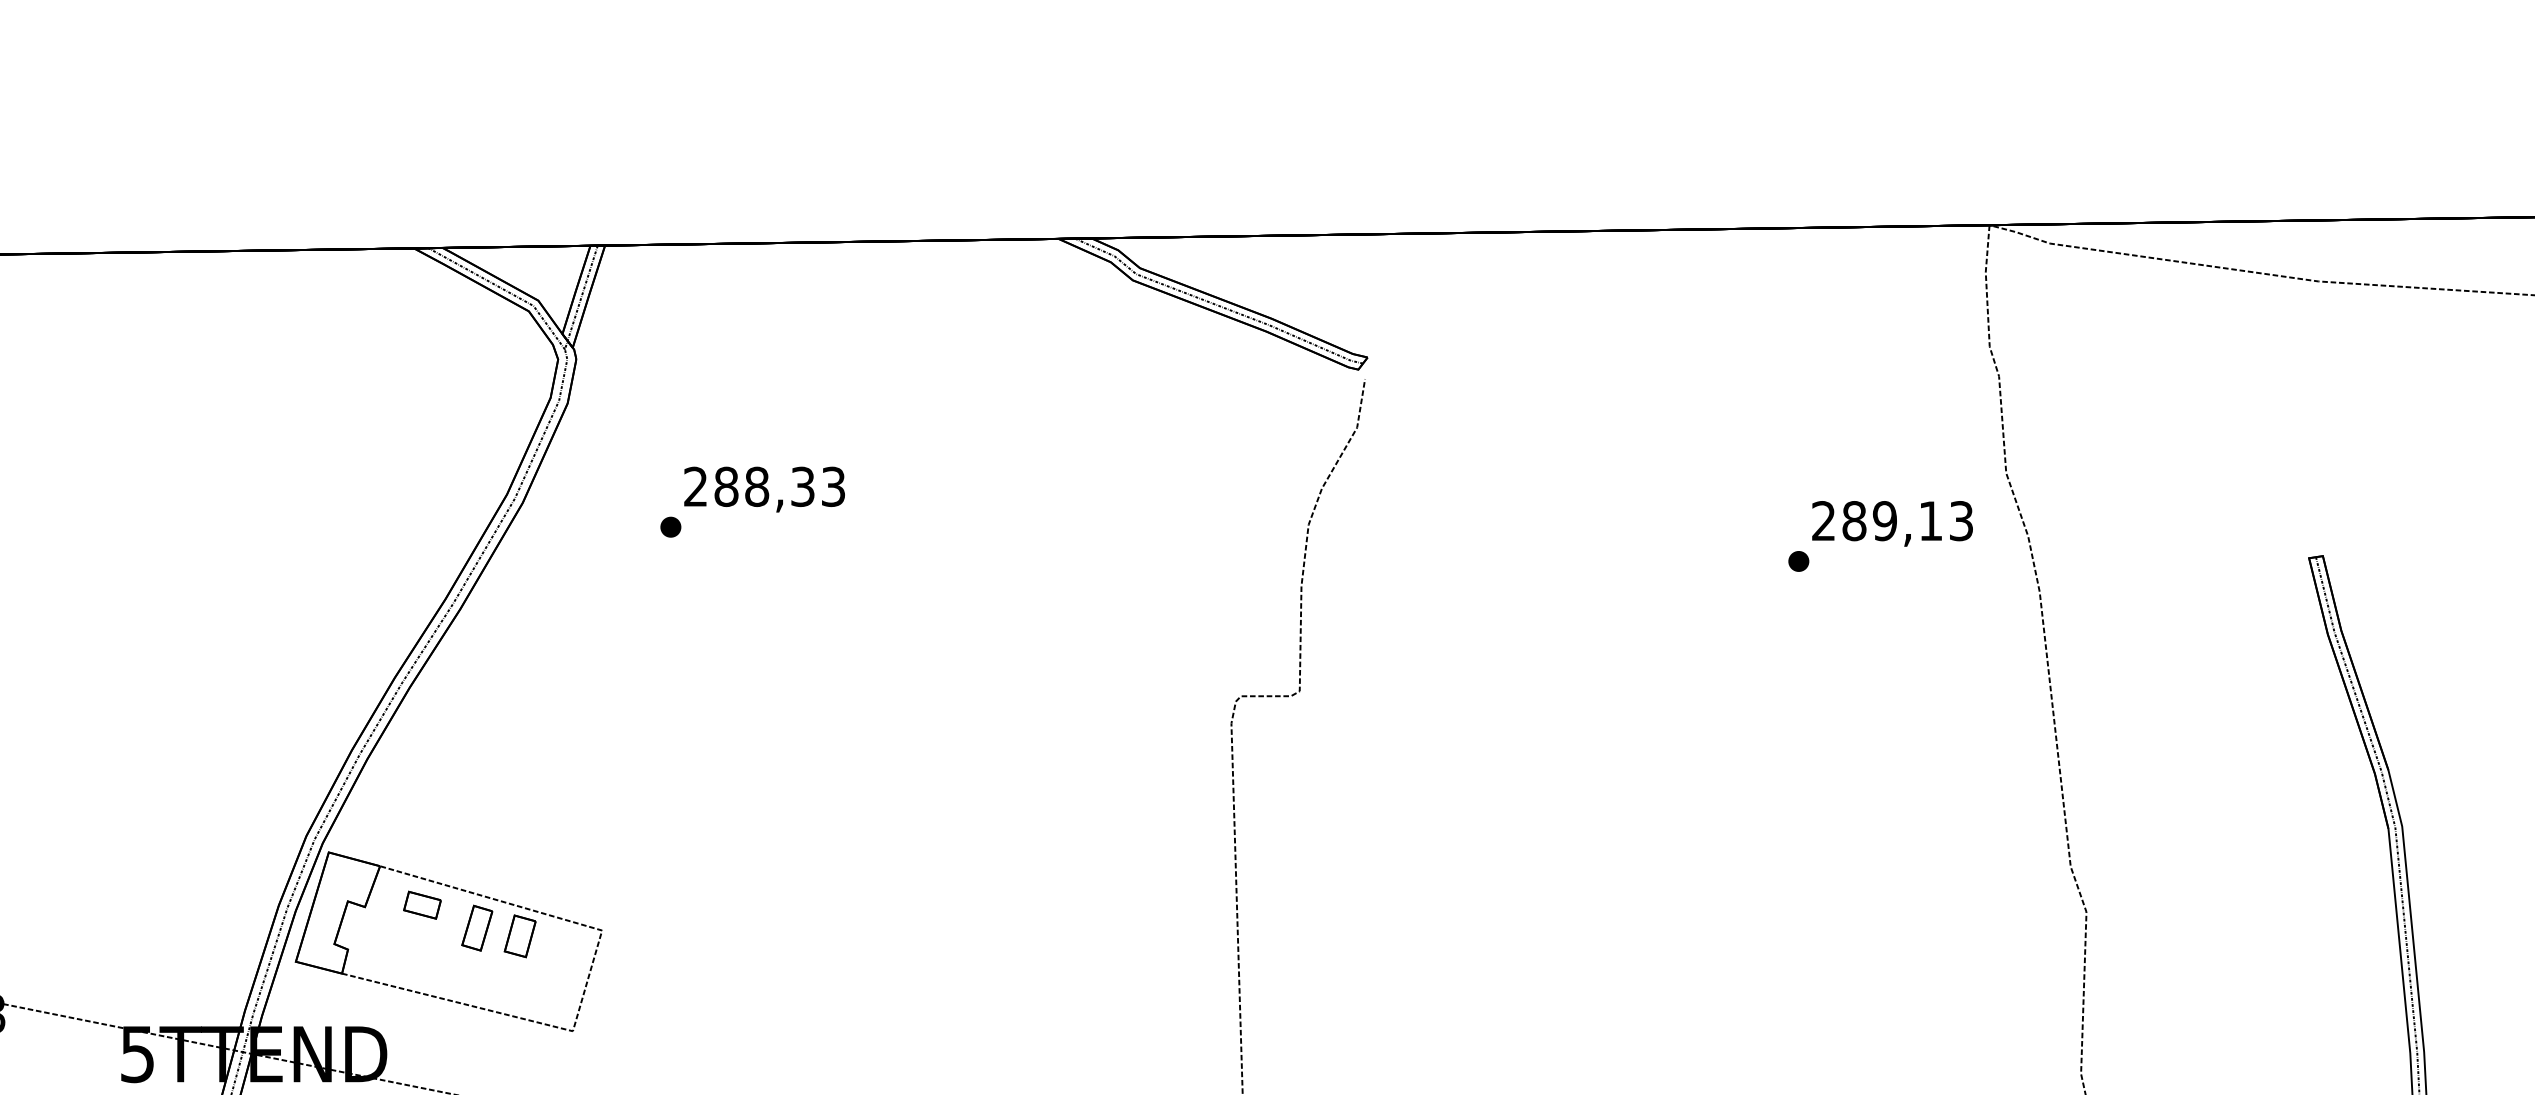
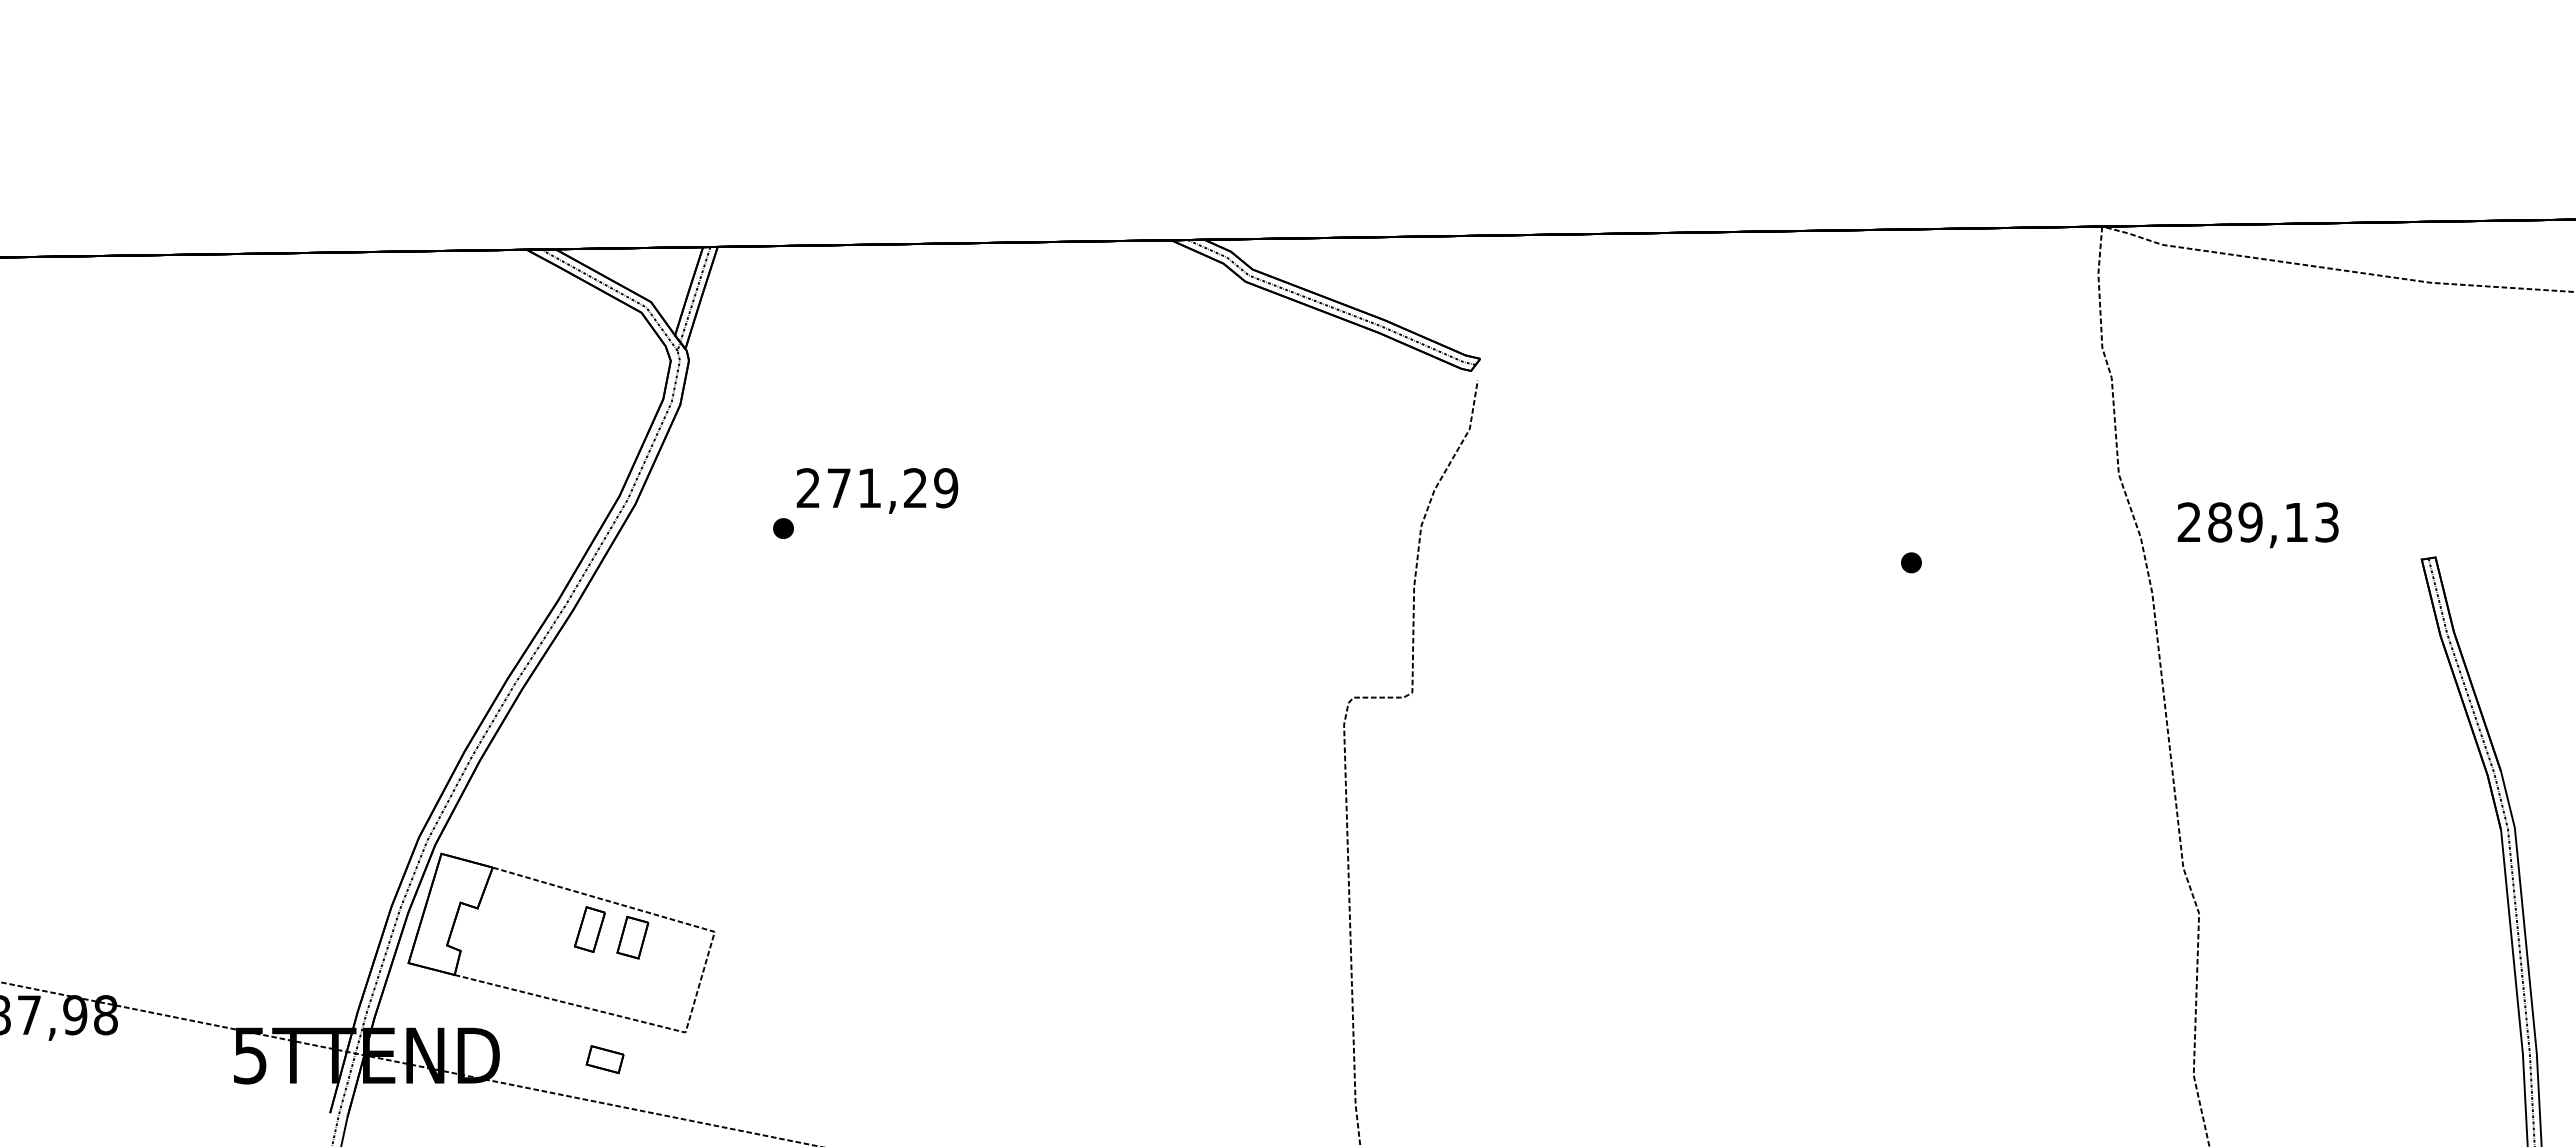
text: (779, 487) -> (892, 488), 288,33 -> 271,29
text: (1891, 524) -> (2257, 525), moved
part: (421, 905) -> (604, 1059), moved

